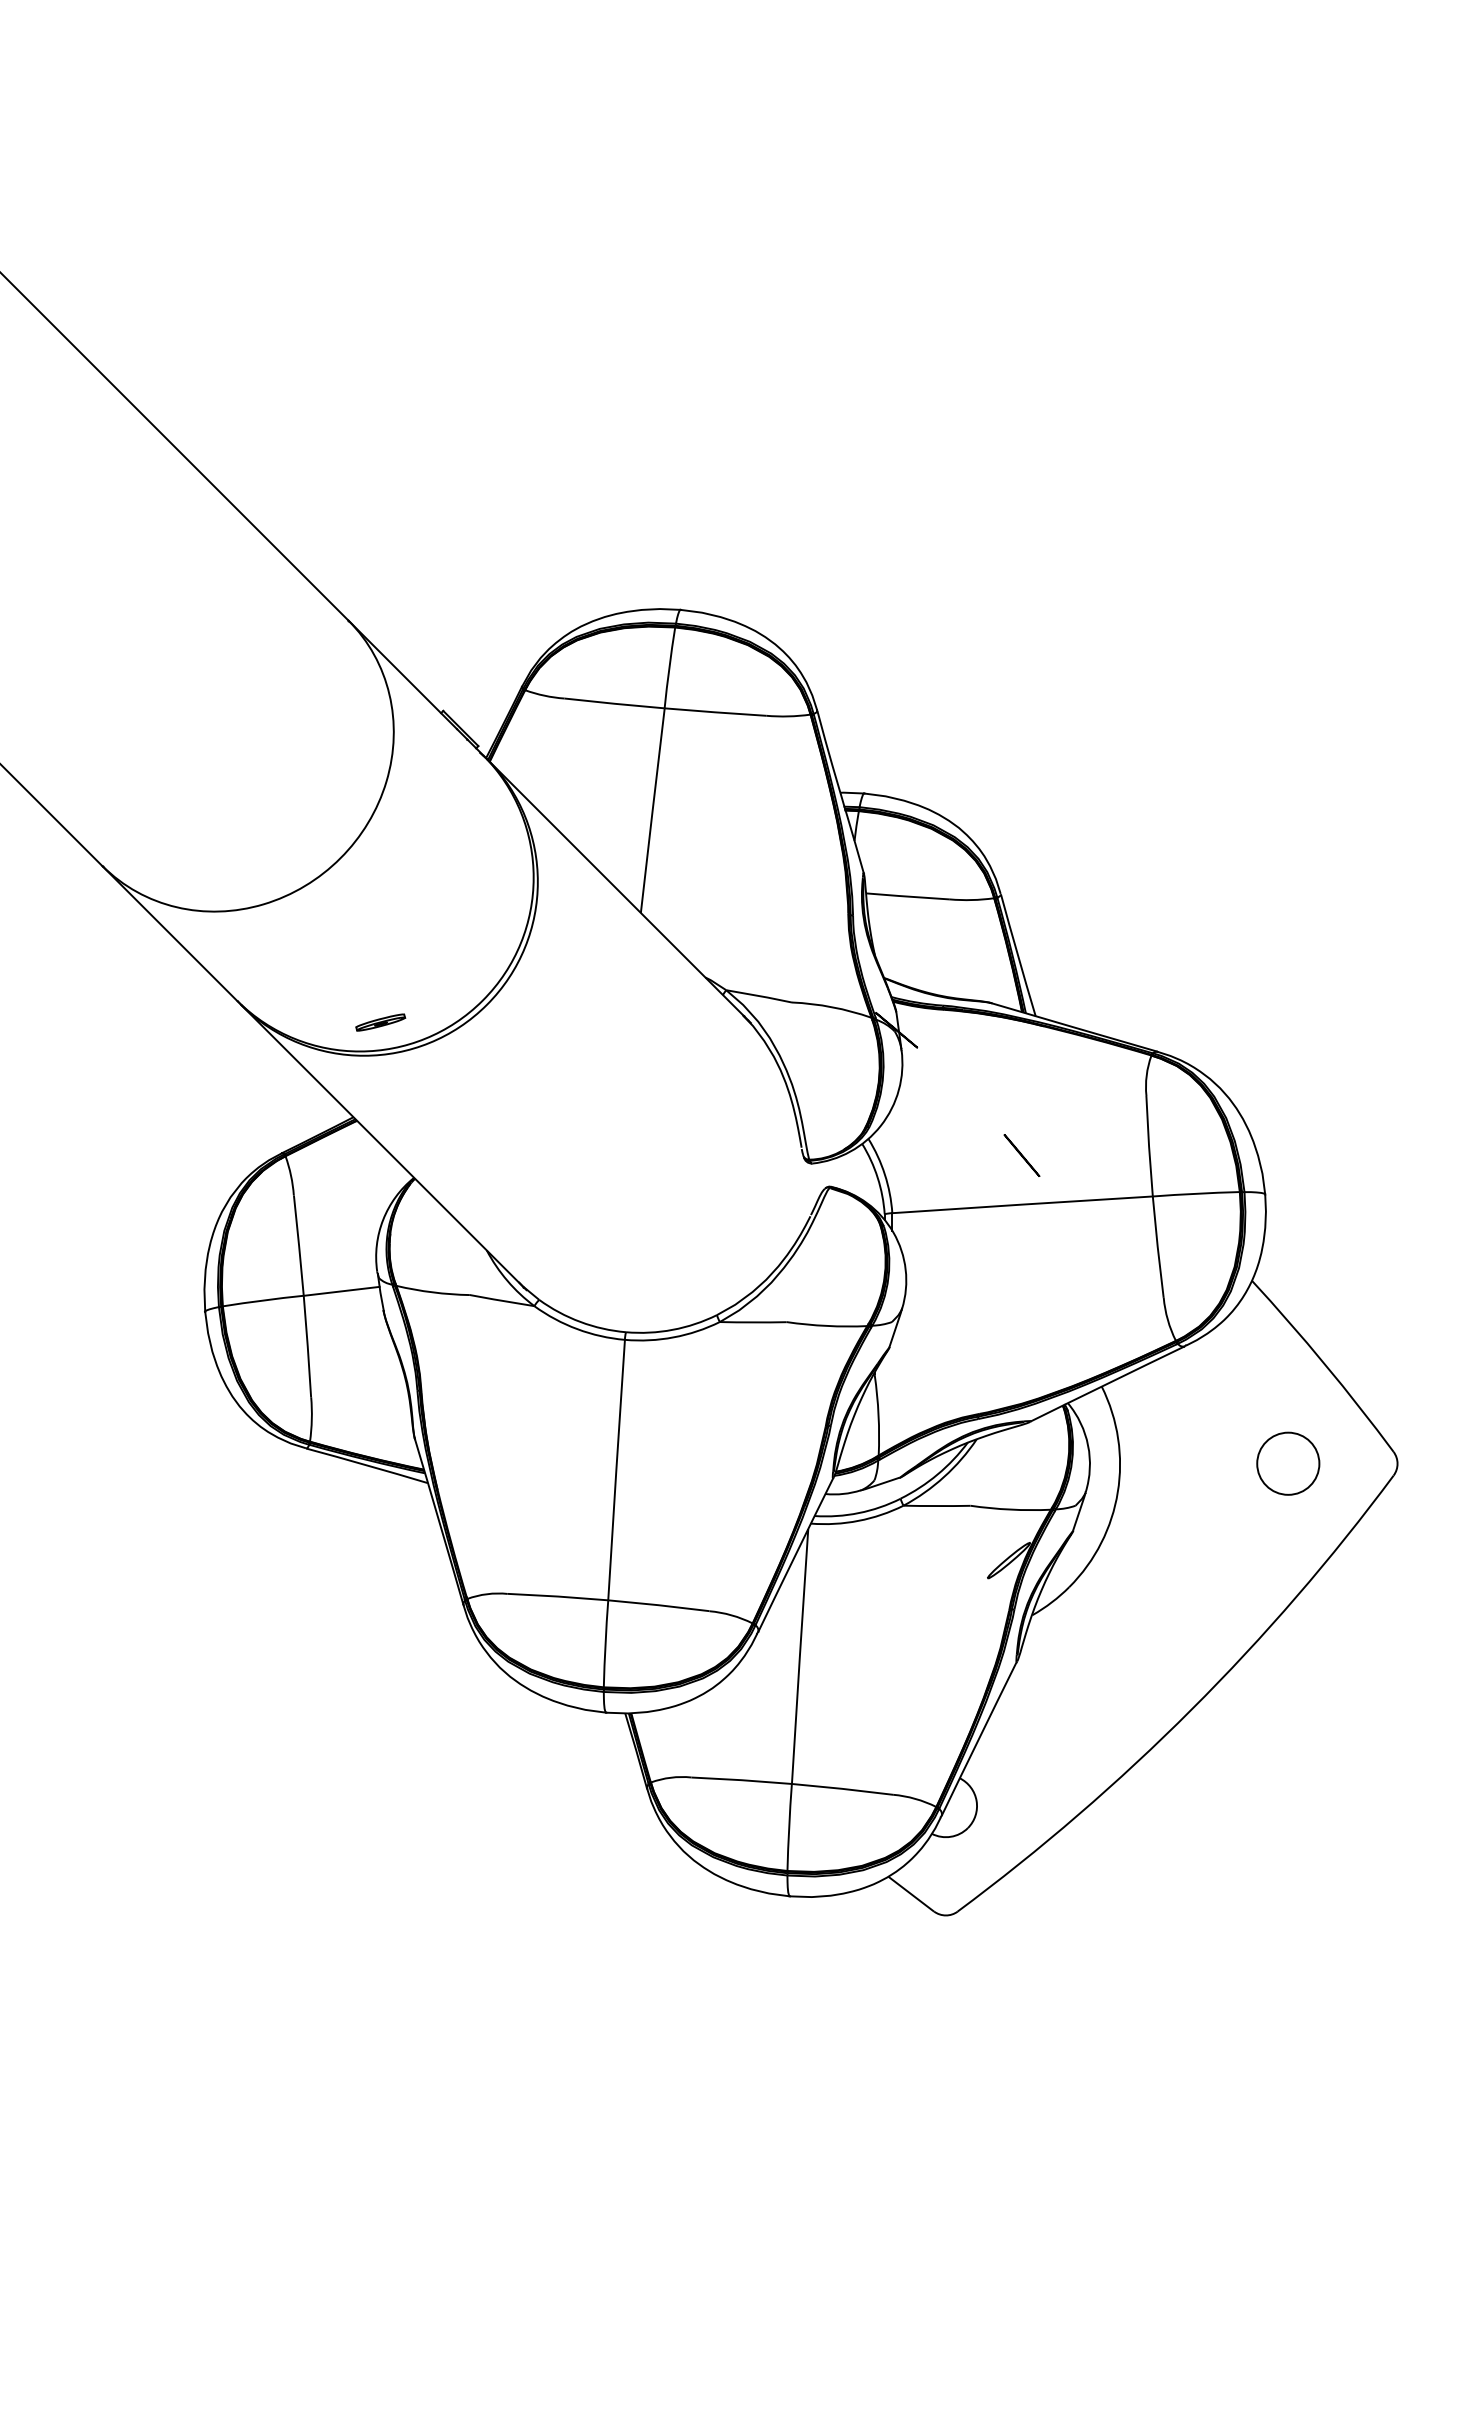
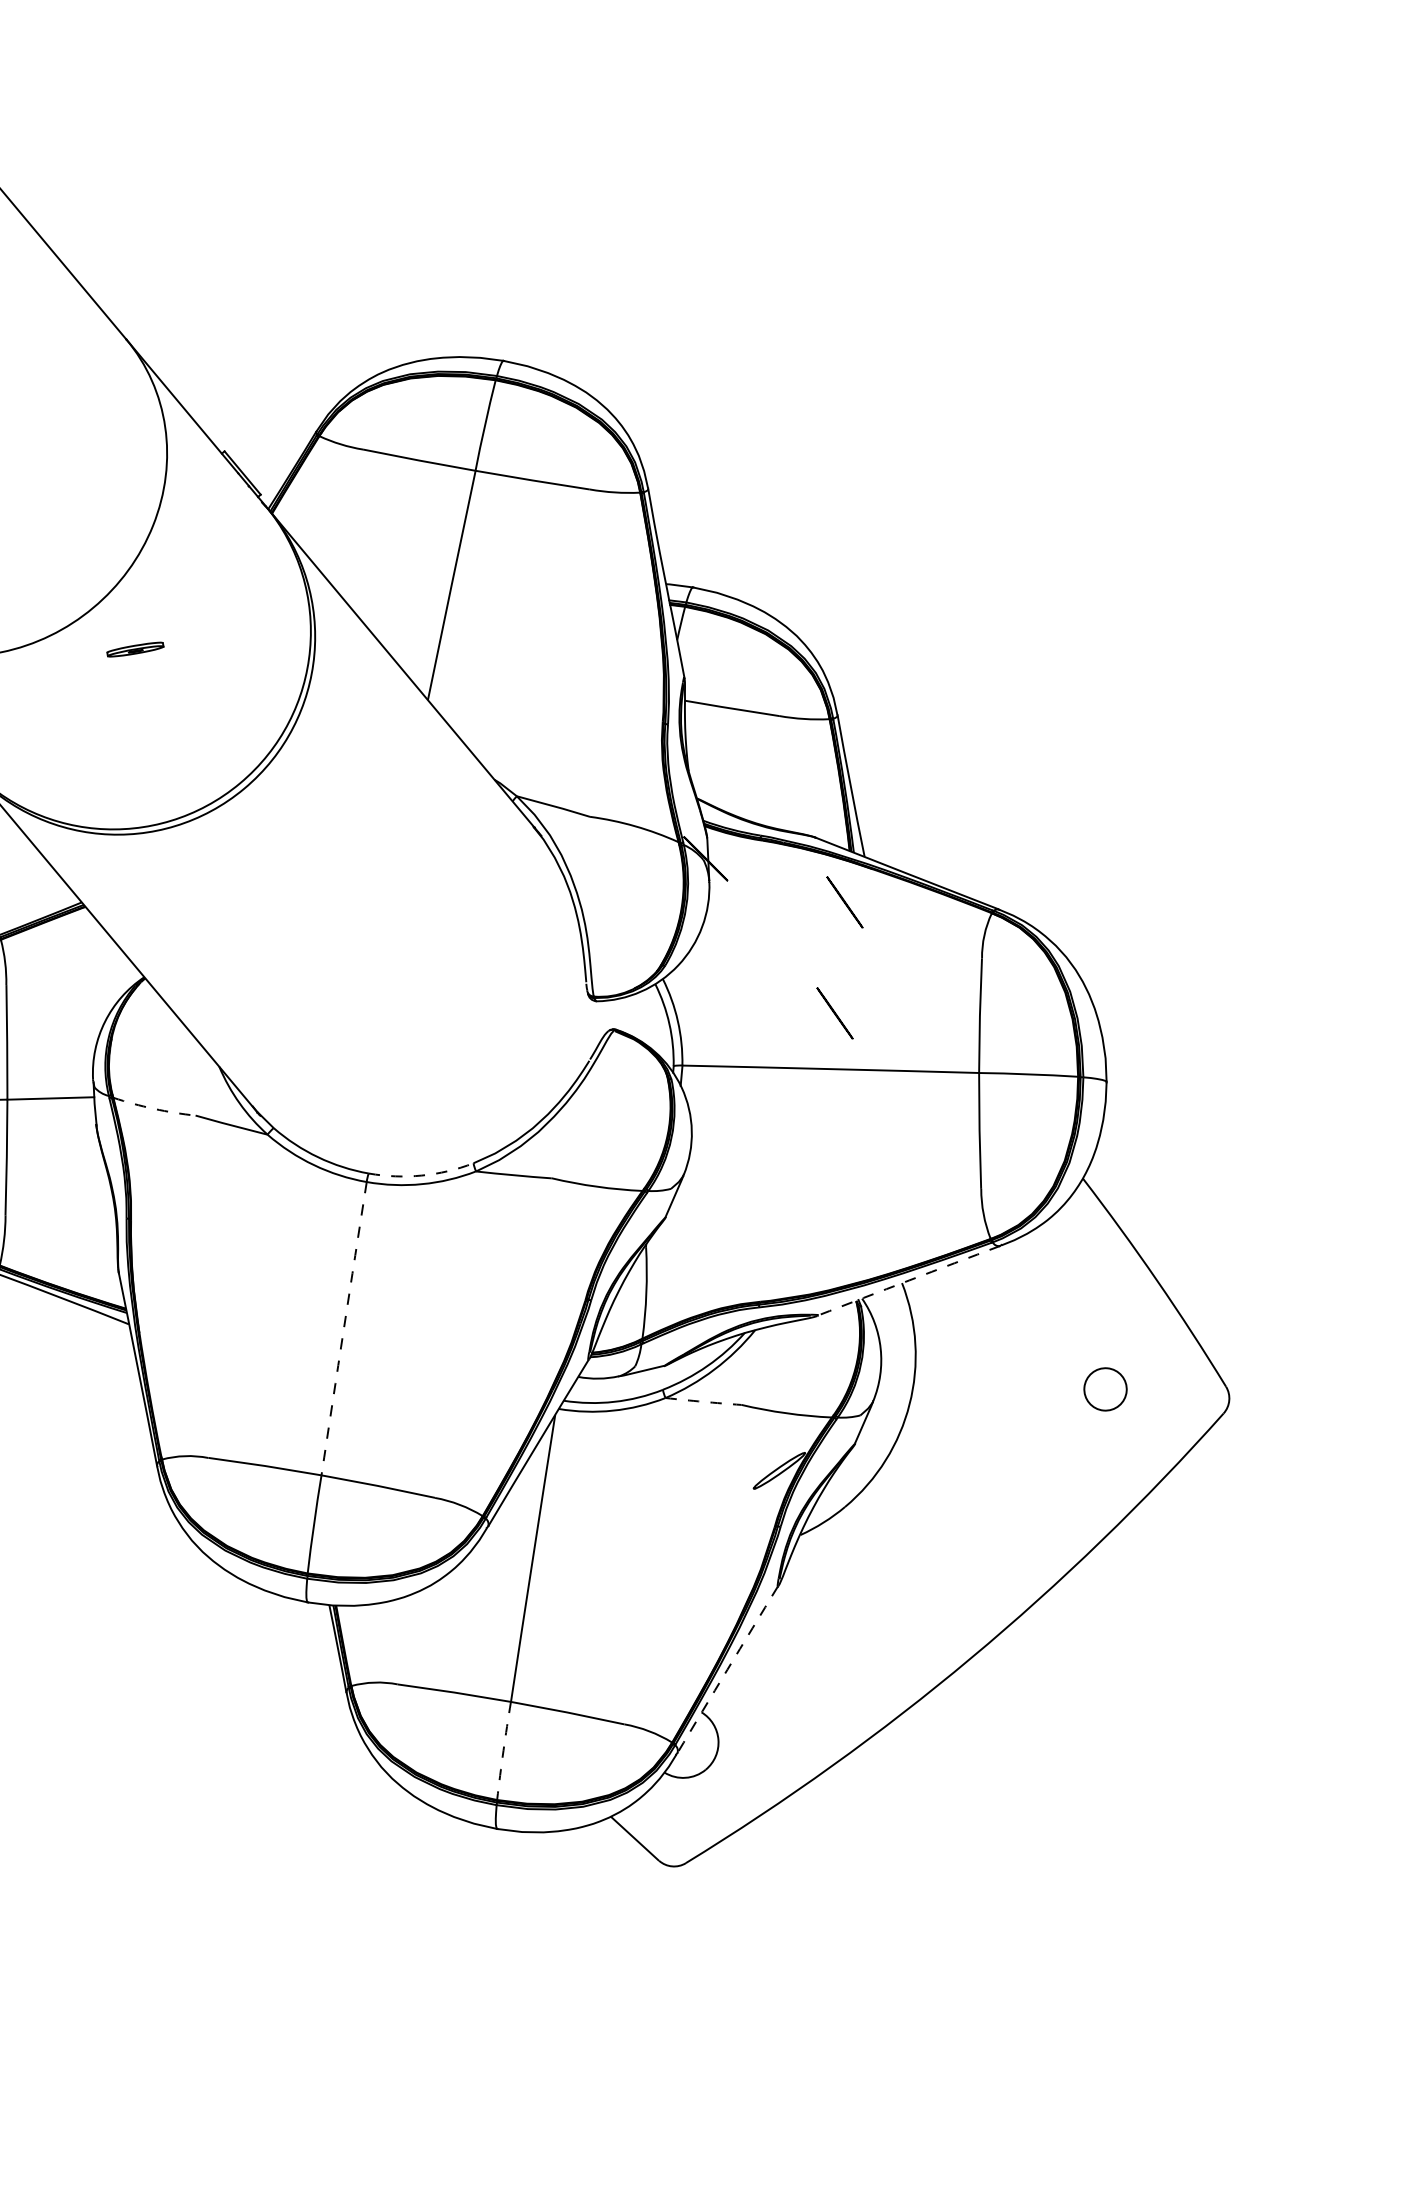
part: (380, 1022) -> (135, 649), moved
line: (1021, 1057) -> (844, 902), added
arc: (432, 1292) -> (153, 1108), solid -> dashed
arc: (672, 1329) -> (421, 1175), solid -> dashed
arc: (1107, 1383) -> (908, 1280), solid -> dashed
circle: (1288, 1463) -> (1105, 1389), size x0.6
arc: (616, 1470) -> (343, 1329), solid -> dashed
arc: (936, 1506) -> (702, 1402), solid -> dashed
arc: (979, 1738) -> (728, 1669), solid -> dashed
arc: (789, 1827) -> (503, 1750), solid -> dashed

